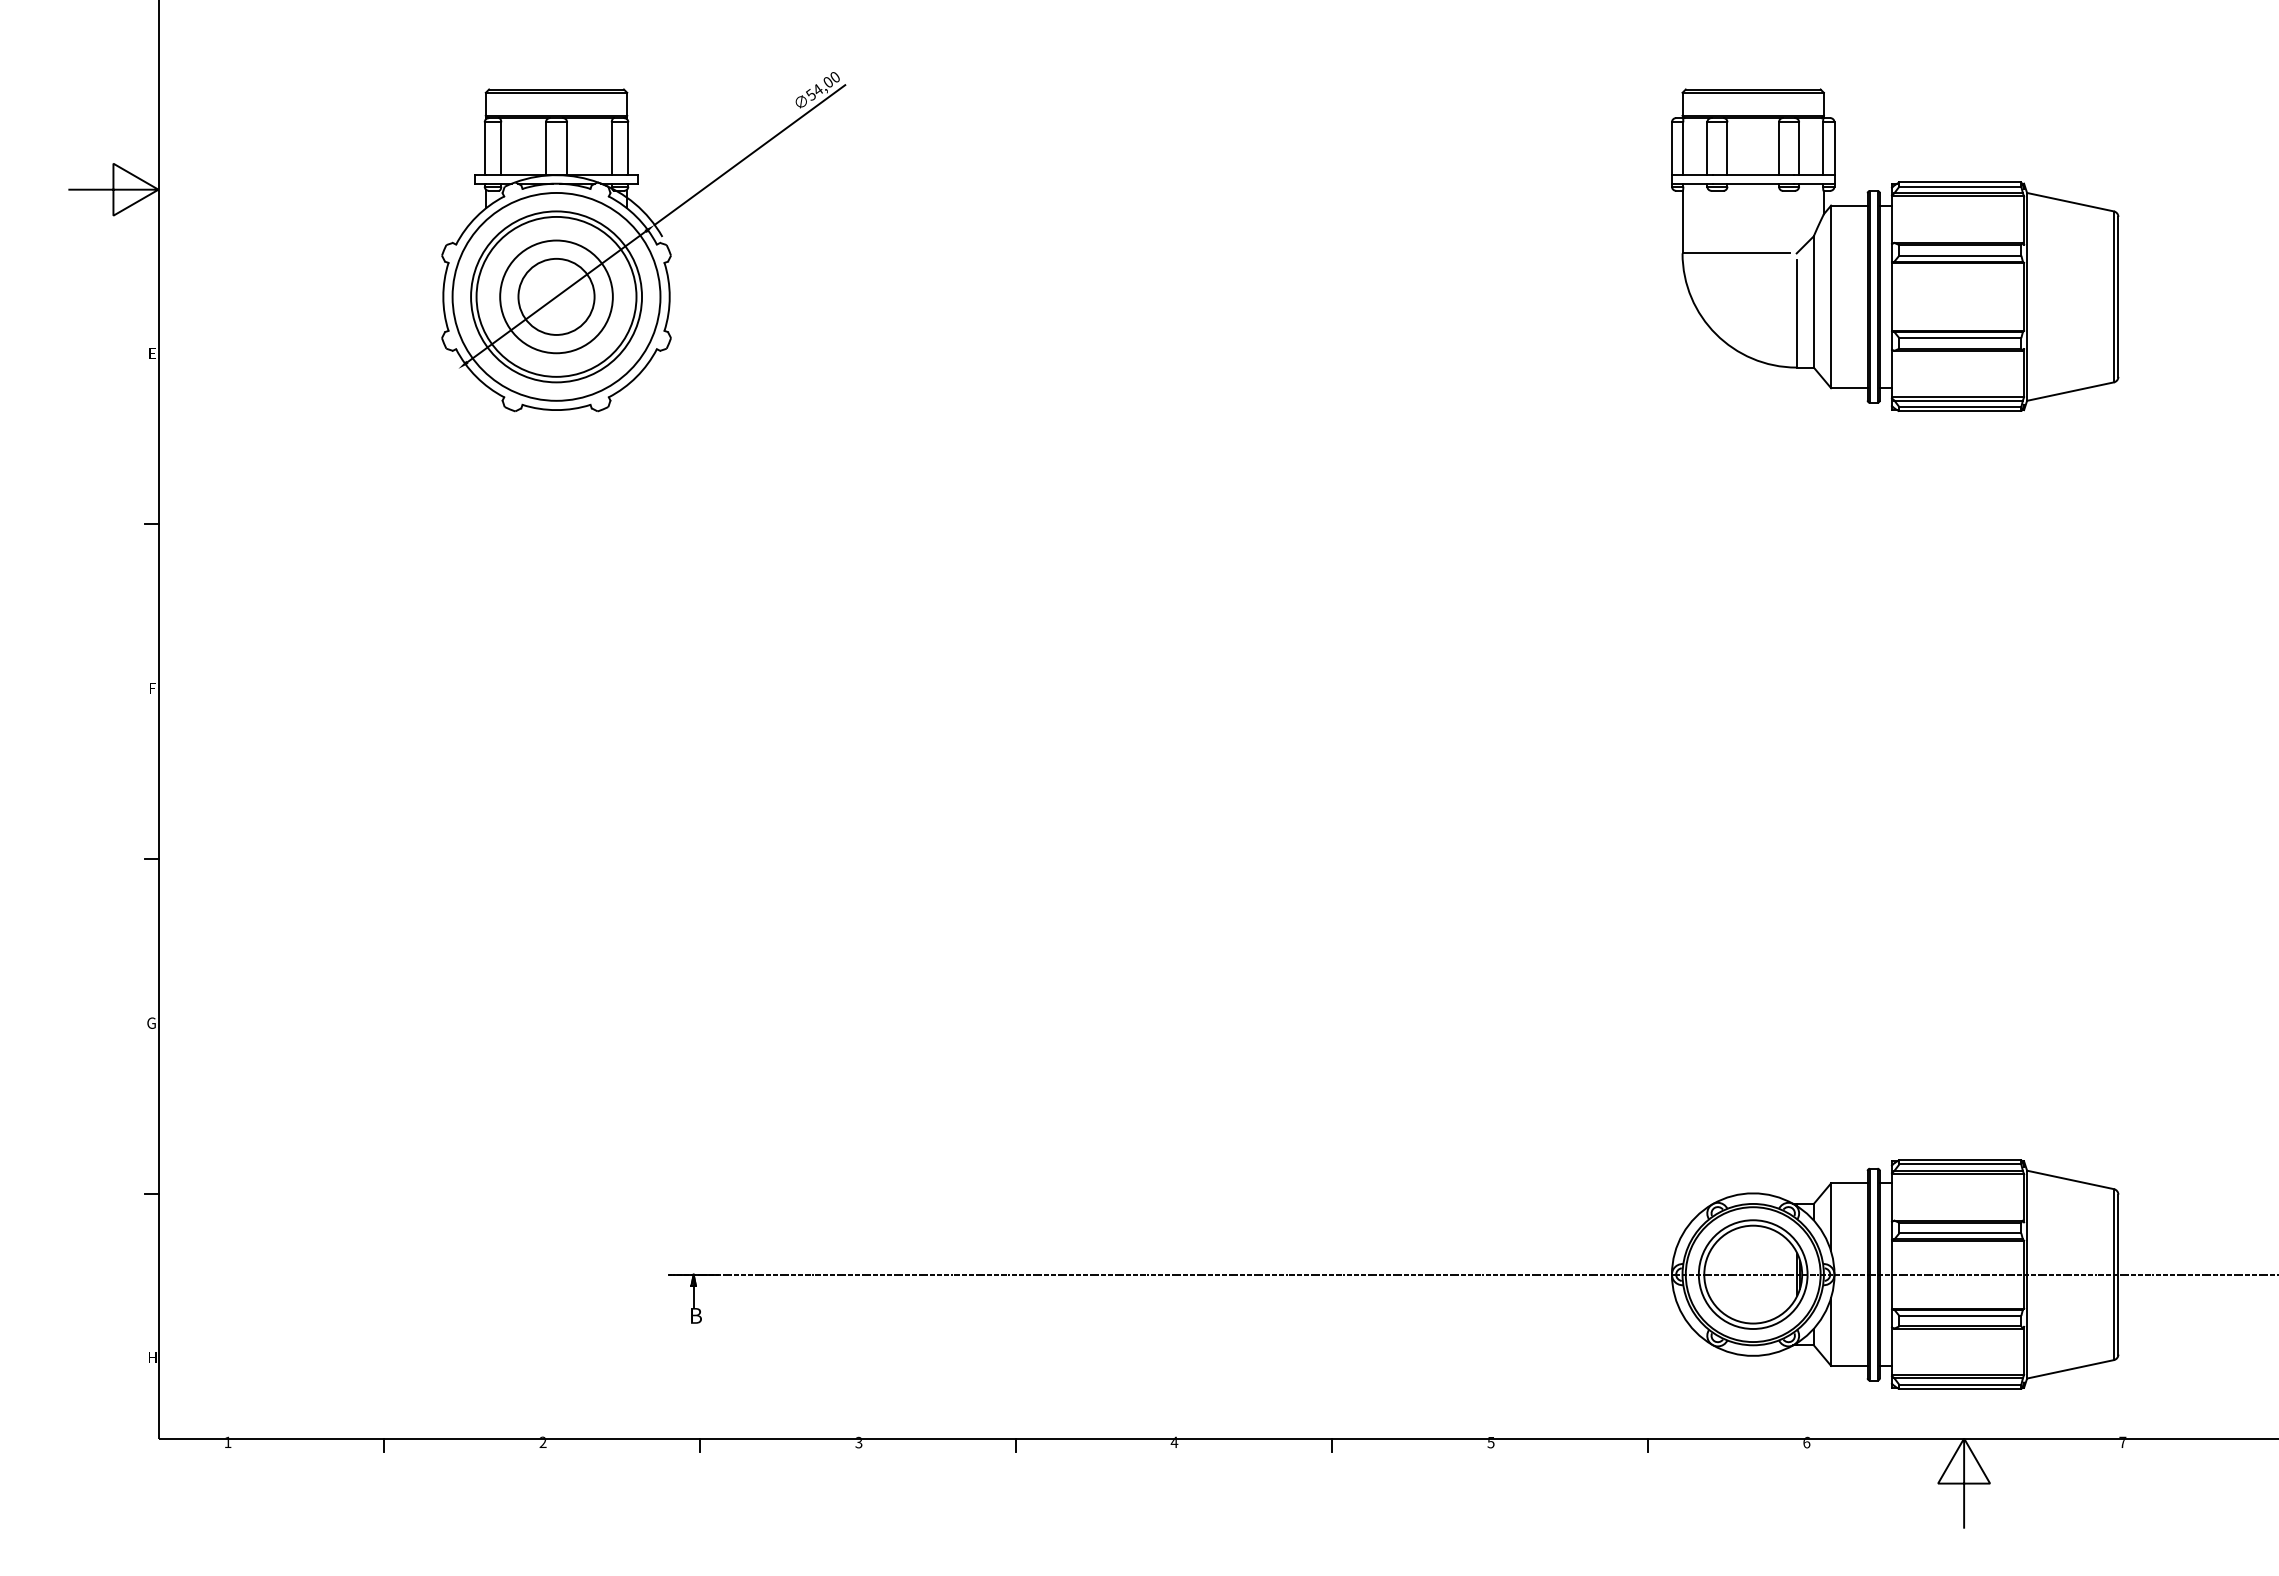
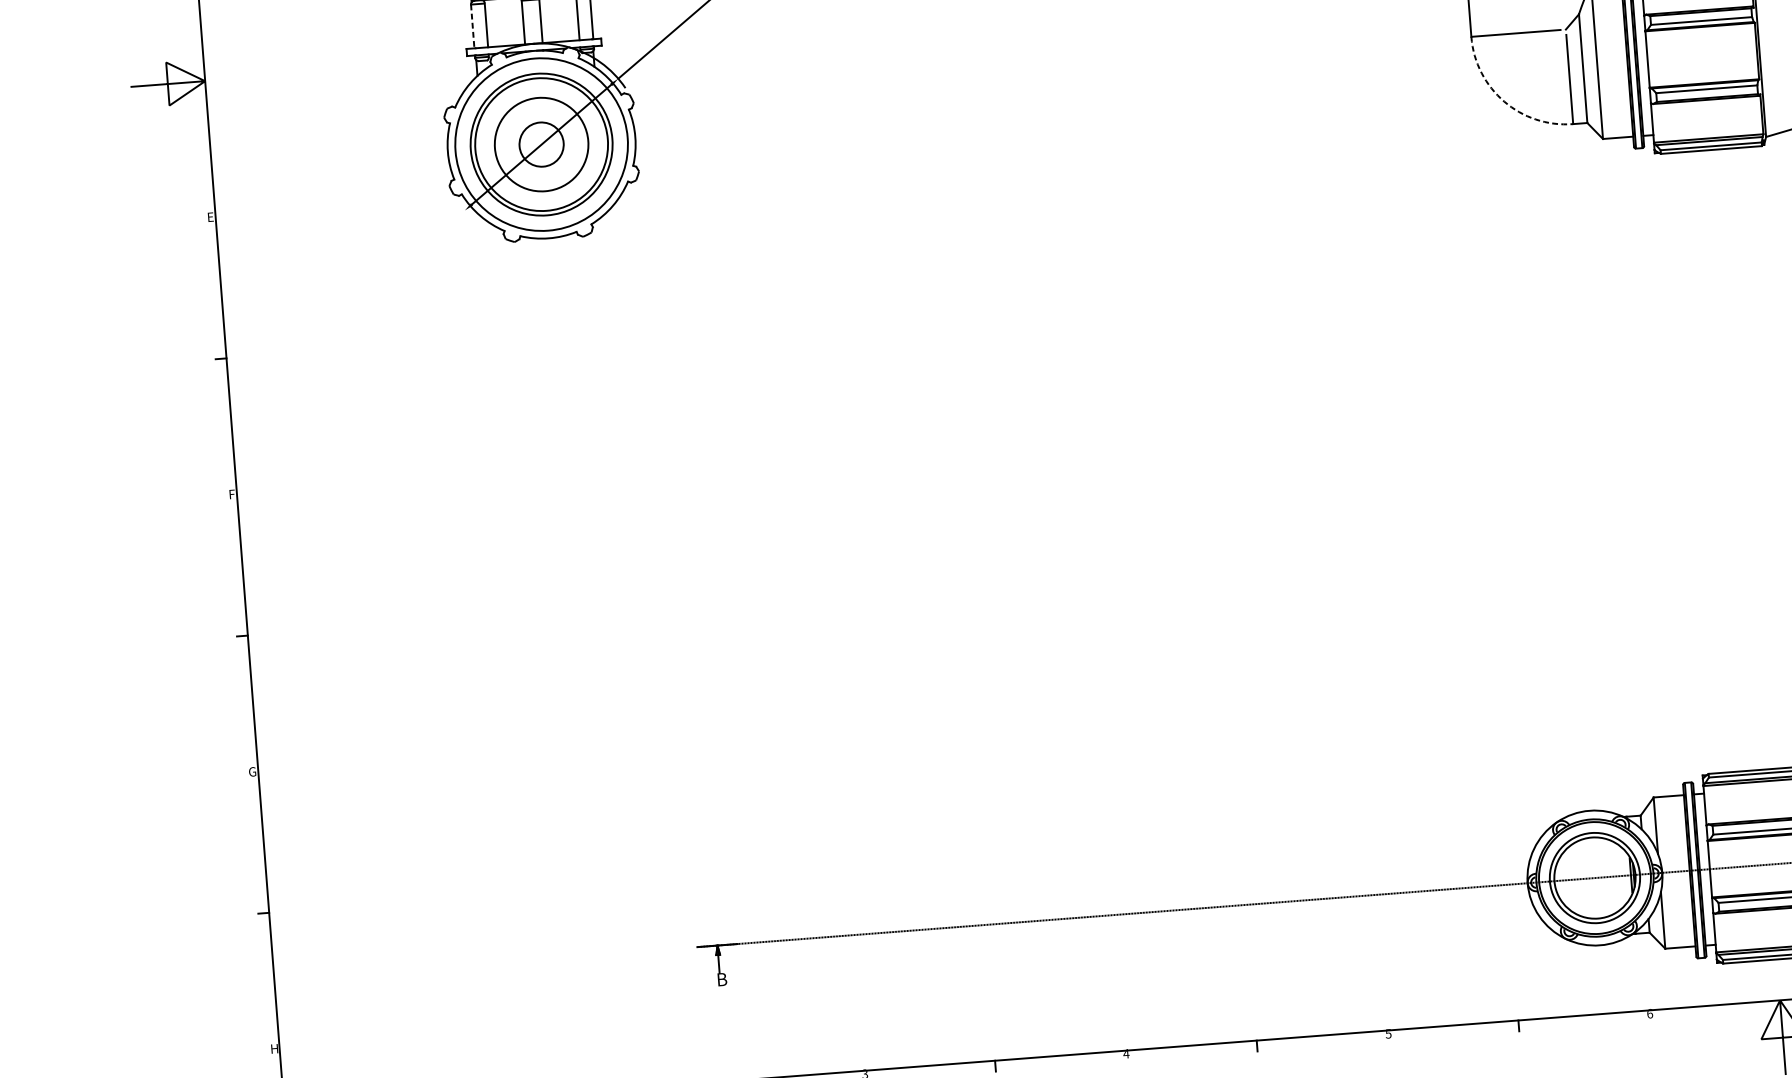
line: (484, 149) -> (472, 27), solid -> dashed
circle: (556, 296) -> (541, 144), size x0.7
arc: (1715, 334) -> (1503, 101), solid -> dashed

